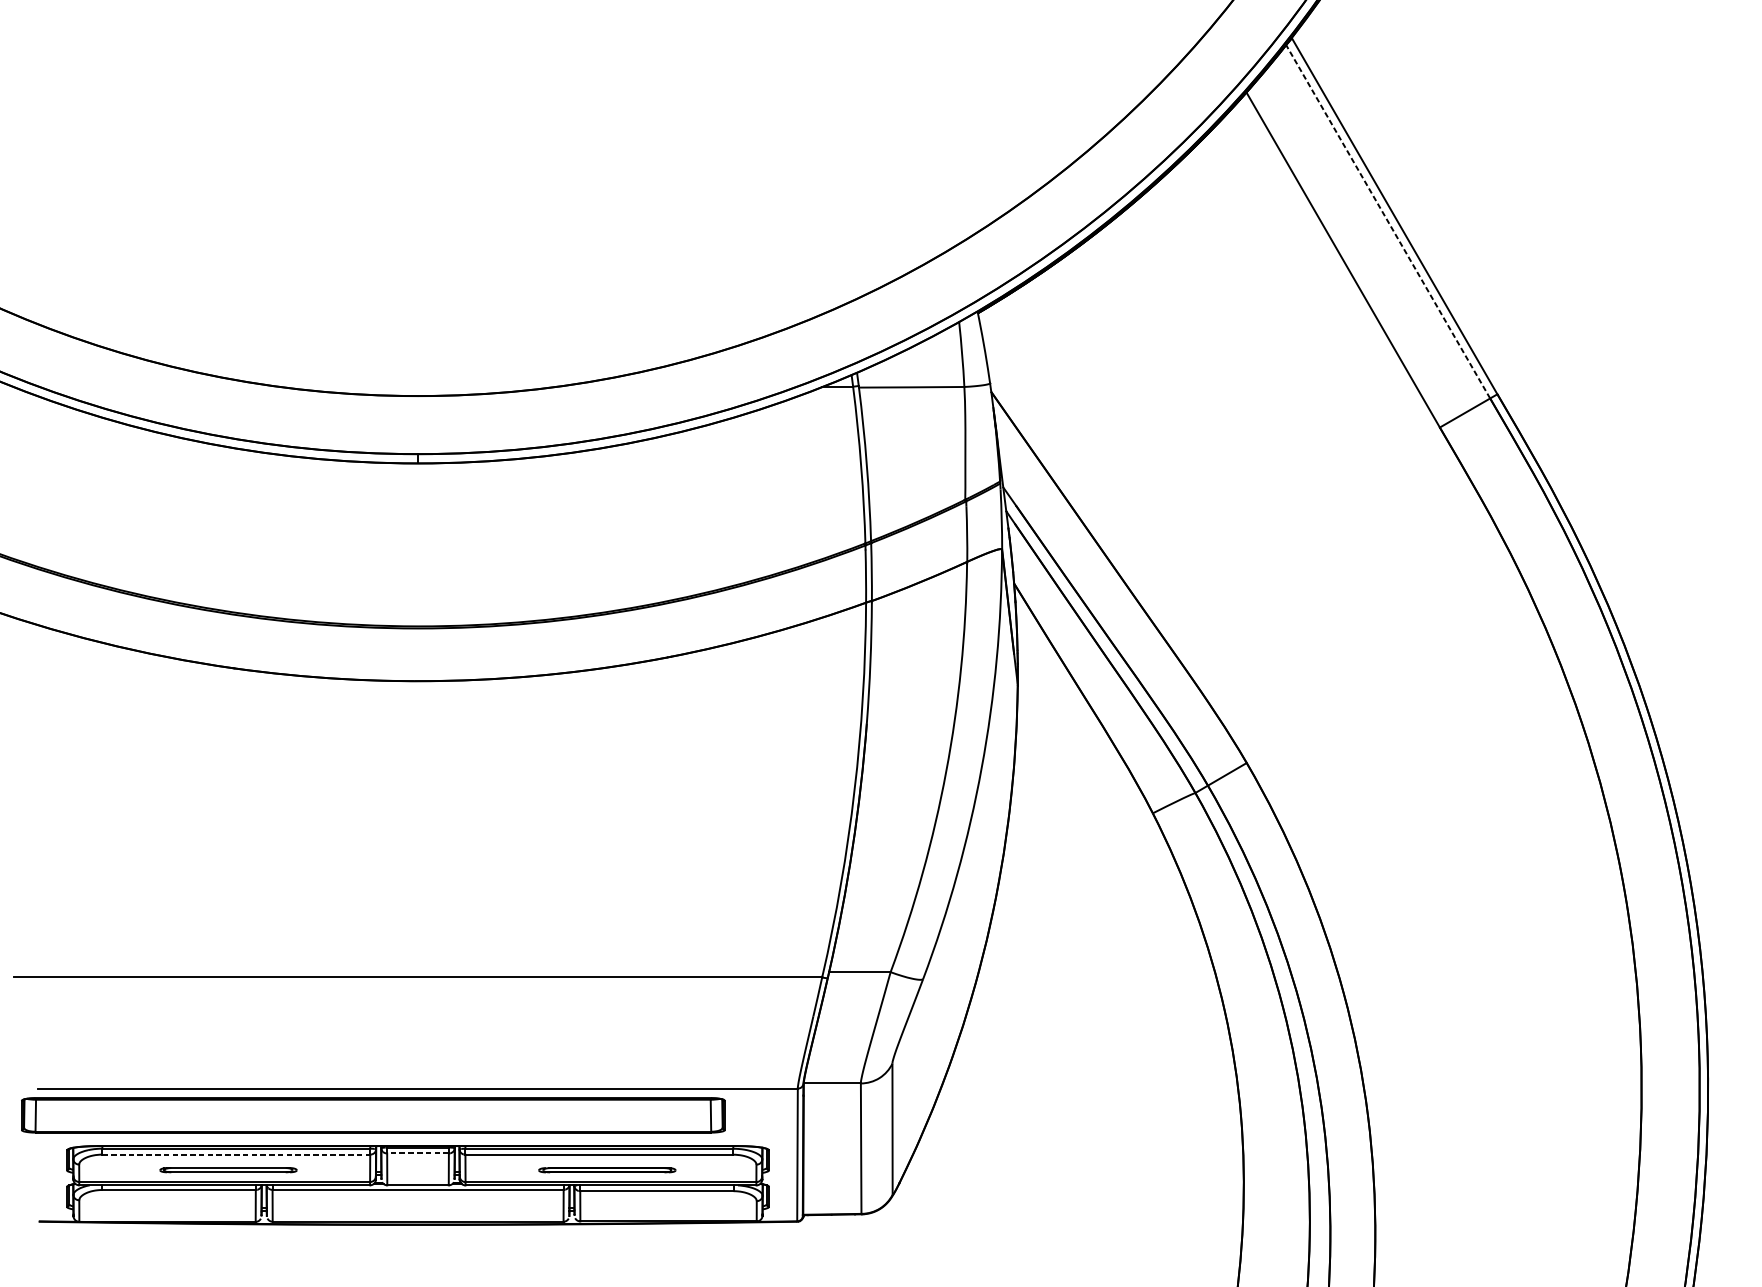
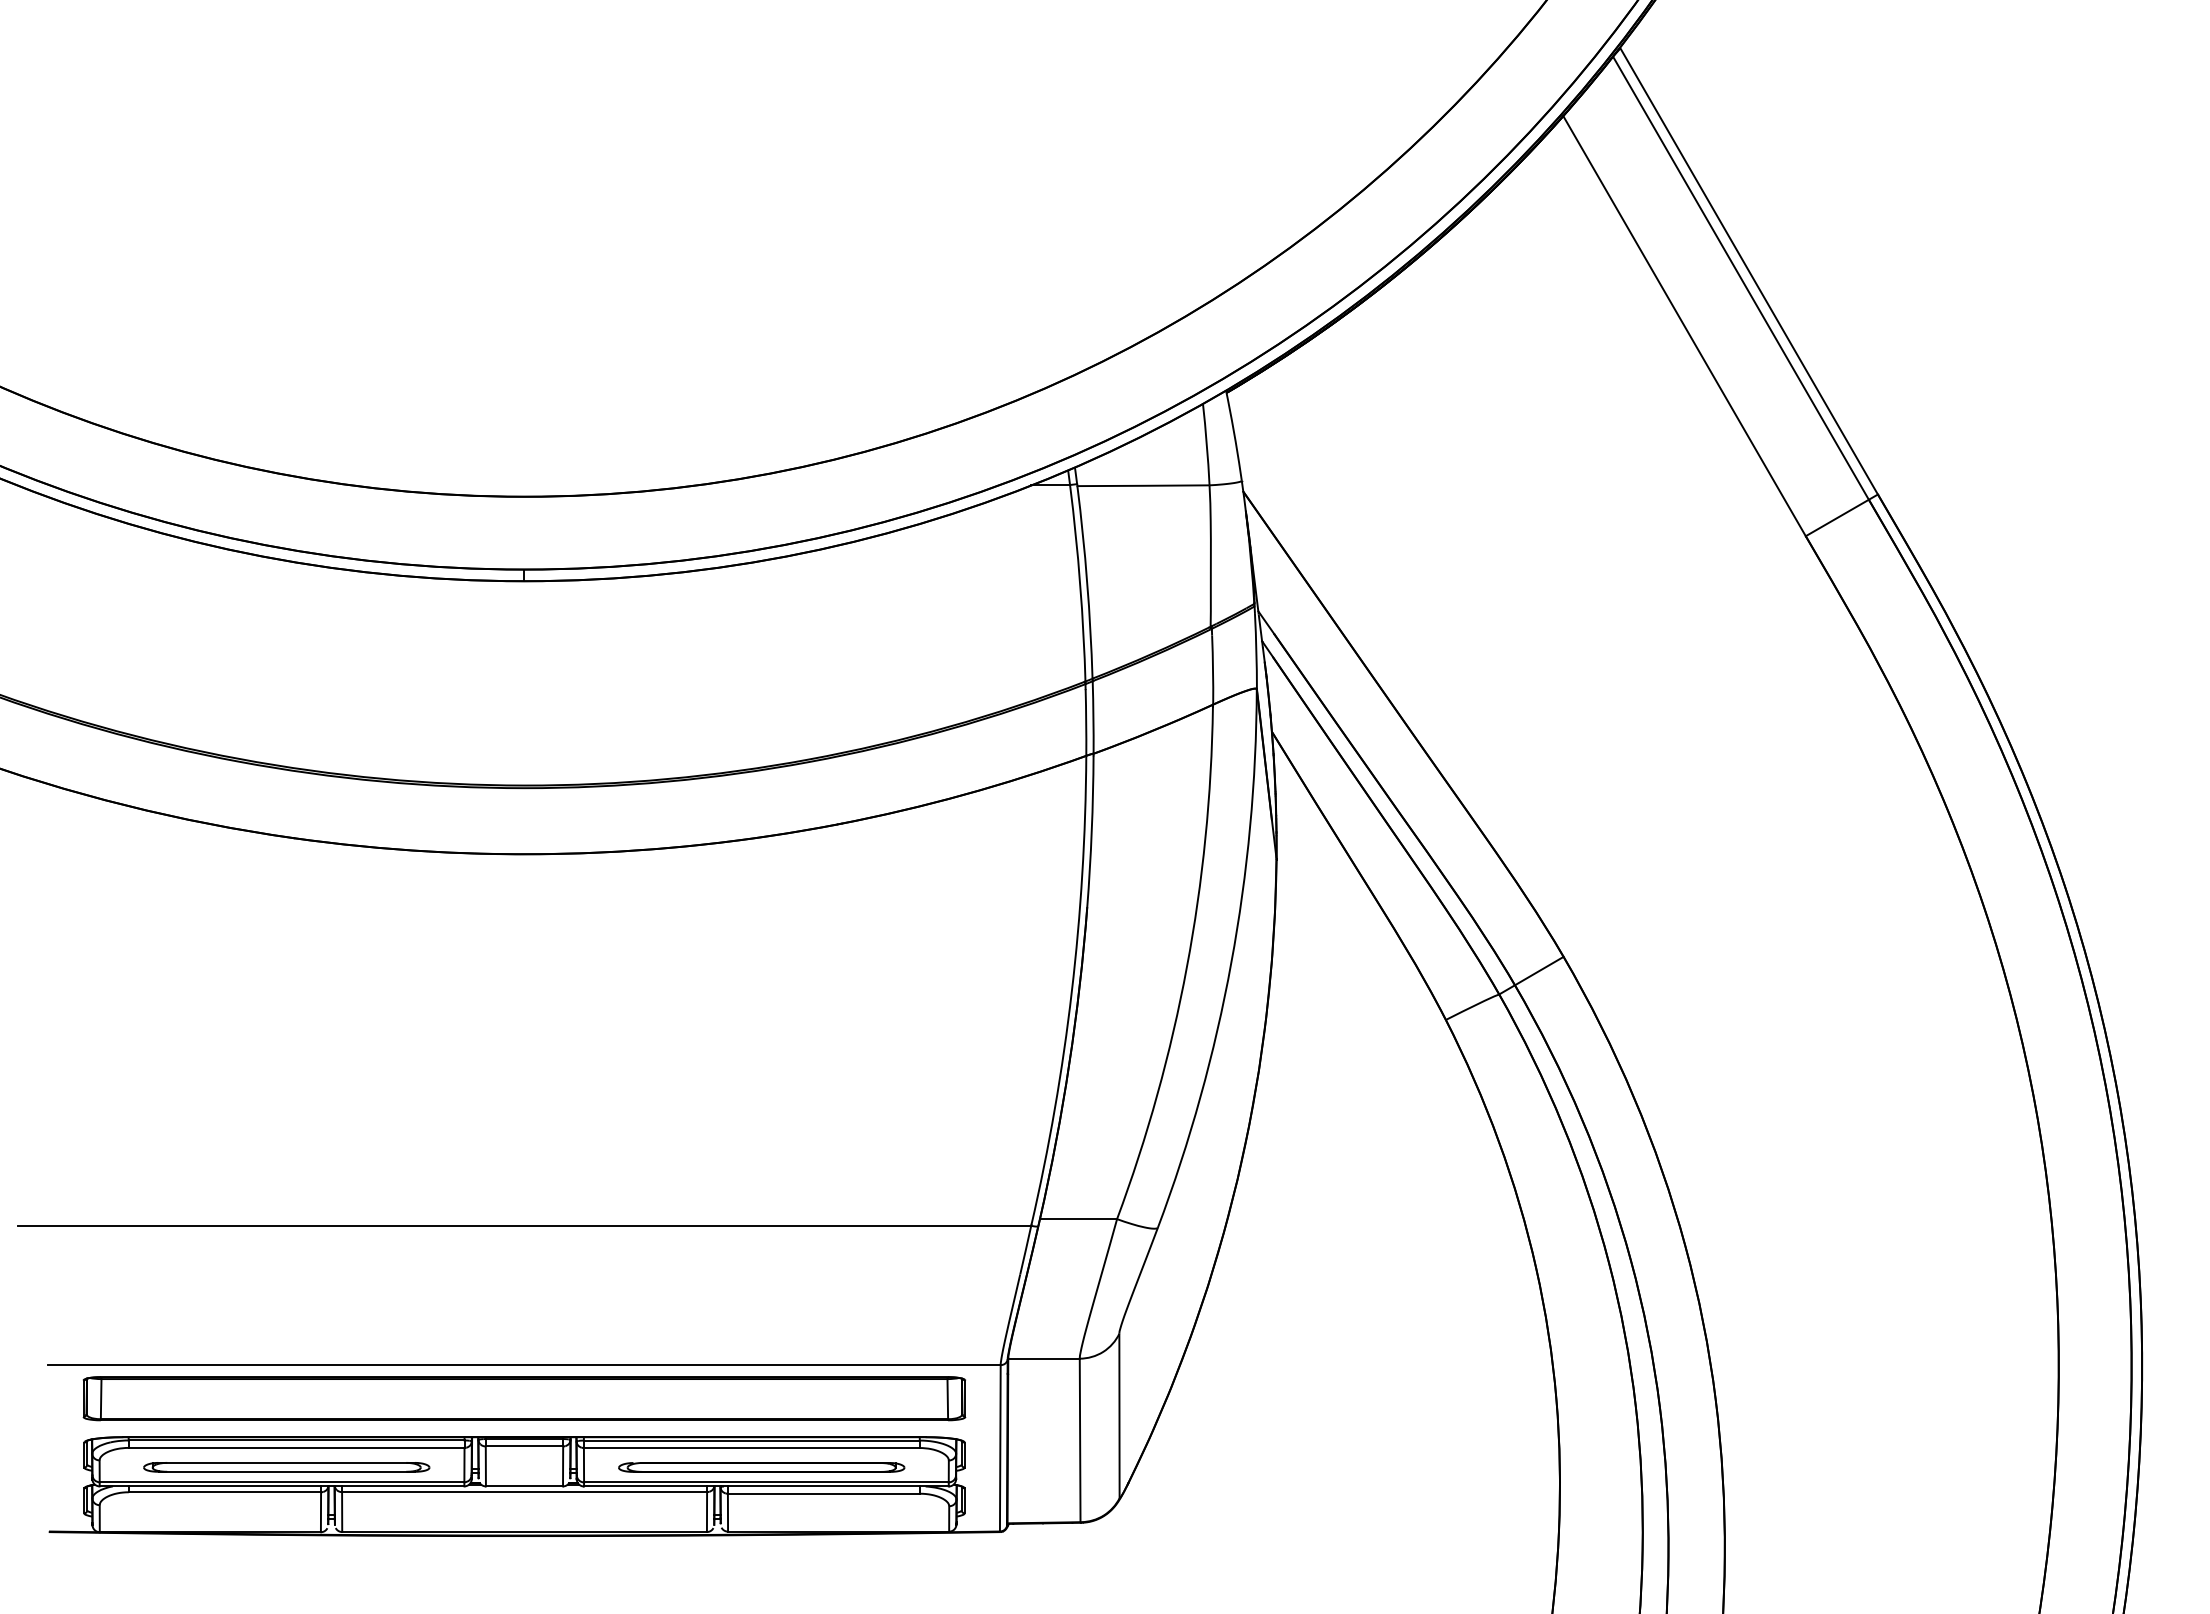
line: (1388, 222) -> (1741, 278), dashed -> solid
part: (373, 1115) -> (524, 1398), moved
line: (418, 1153) -> (524, 1446), dashed -> solid
line: (236, 1154) -> (296, 1447), dashed -> solid
part: (228, 1170) -> (286, 1467), size x1.67
part: (607, 1170) -> (761, 1467), size x1.67

